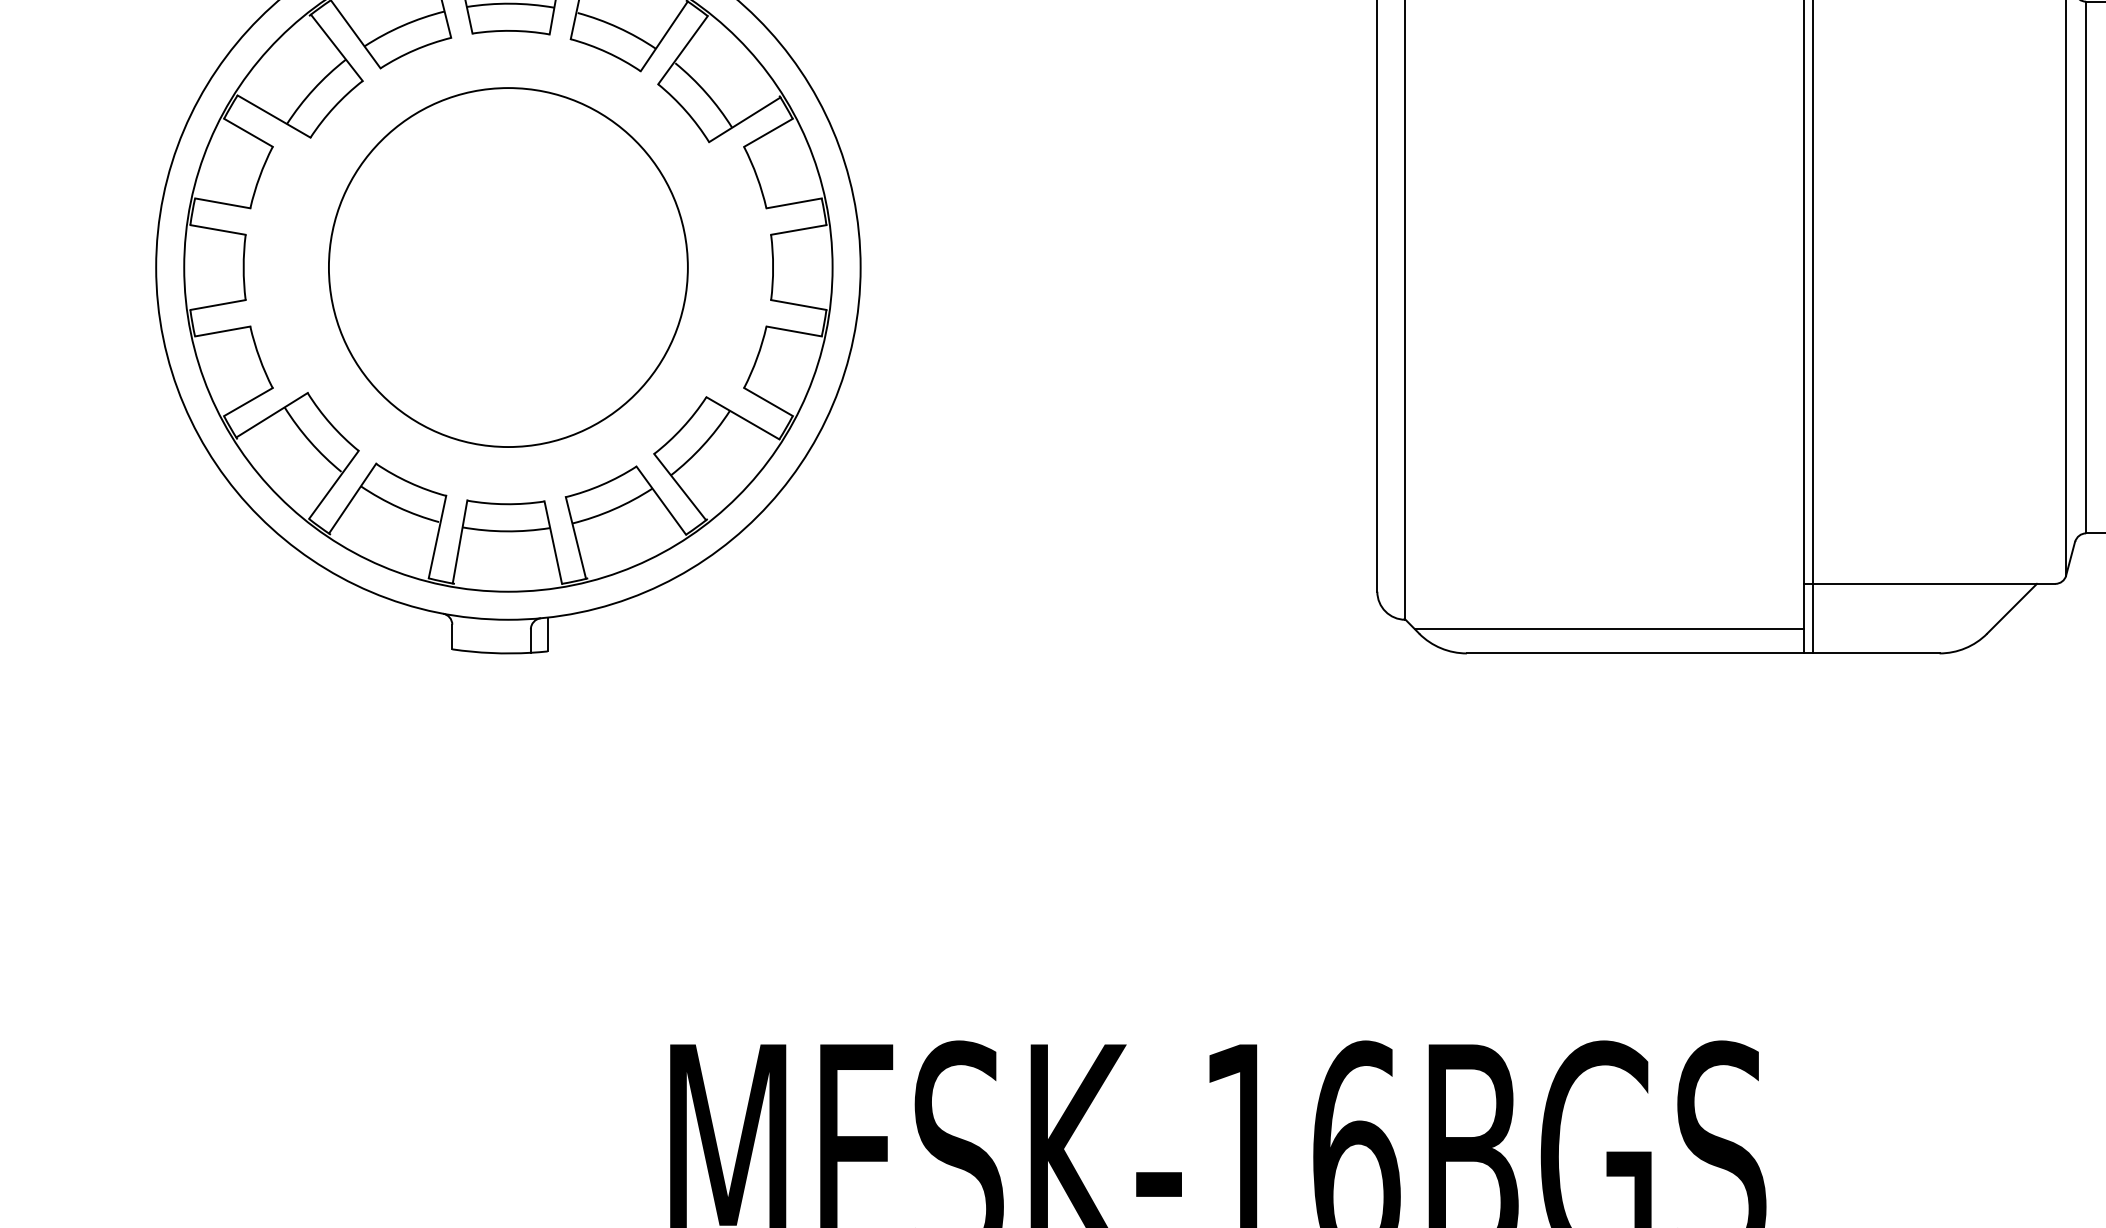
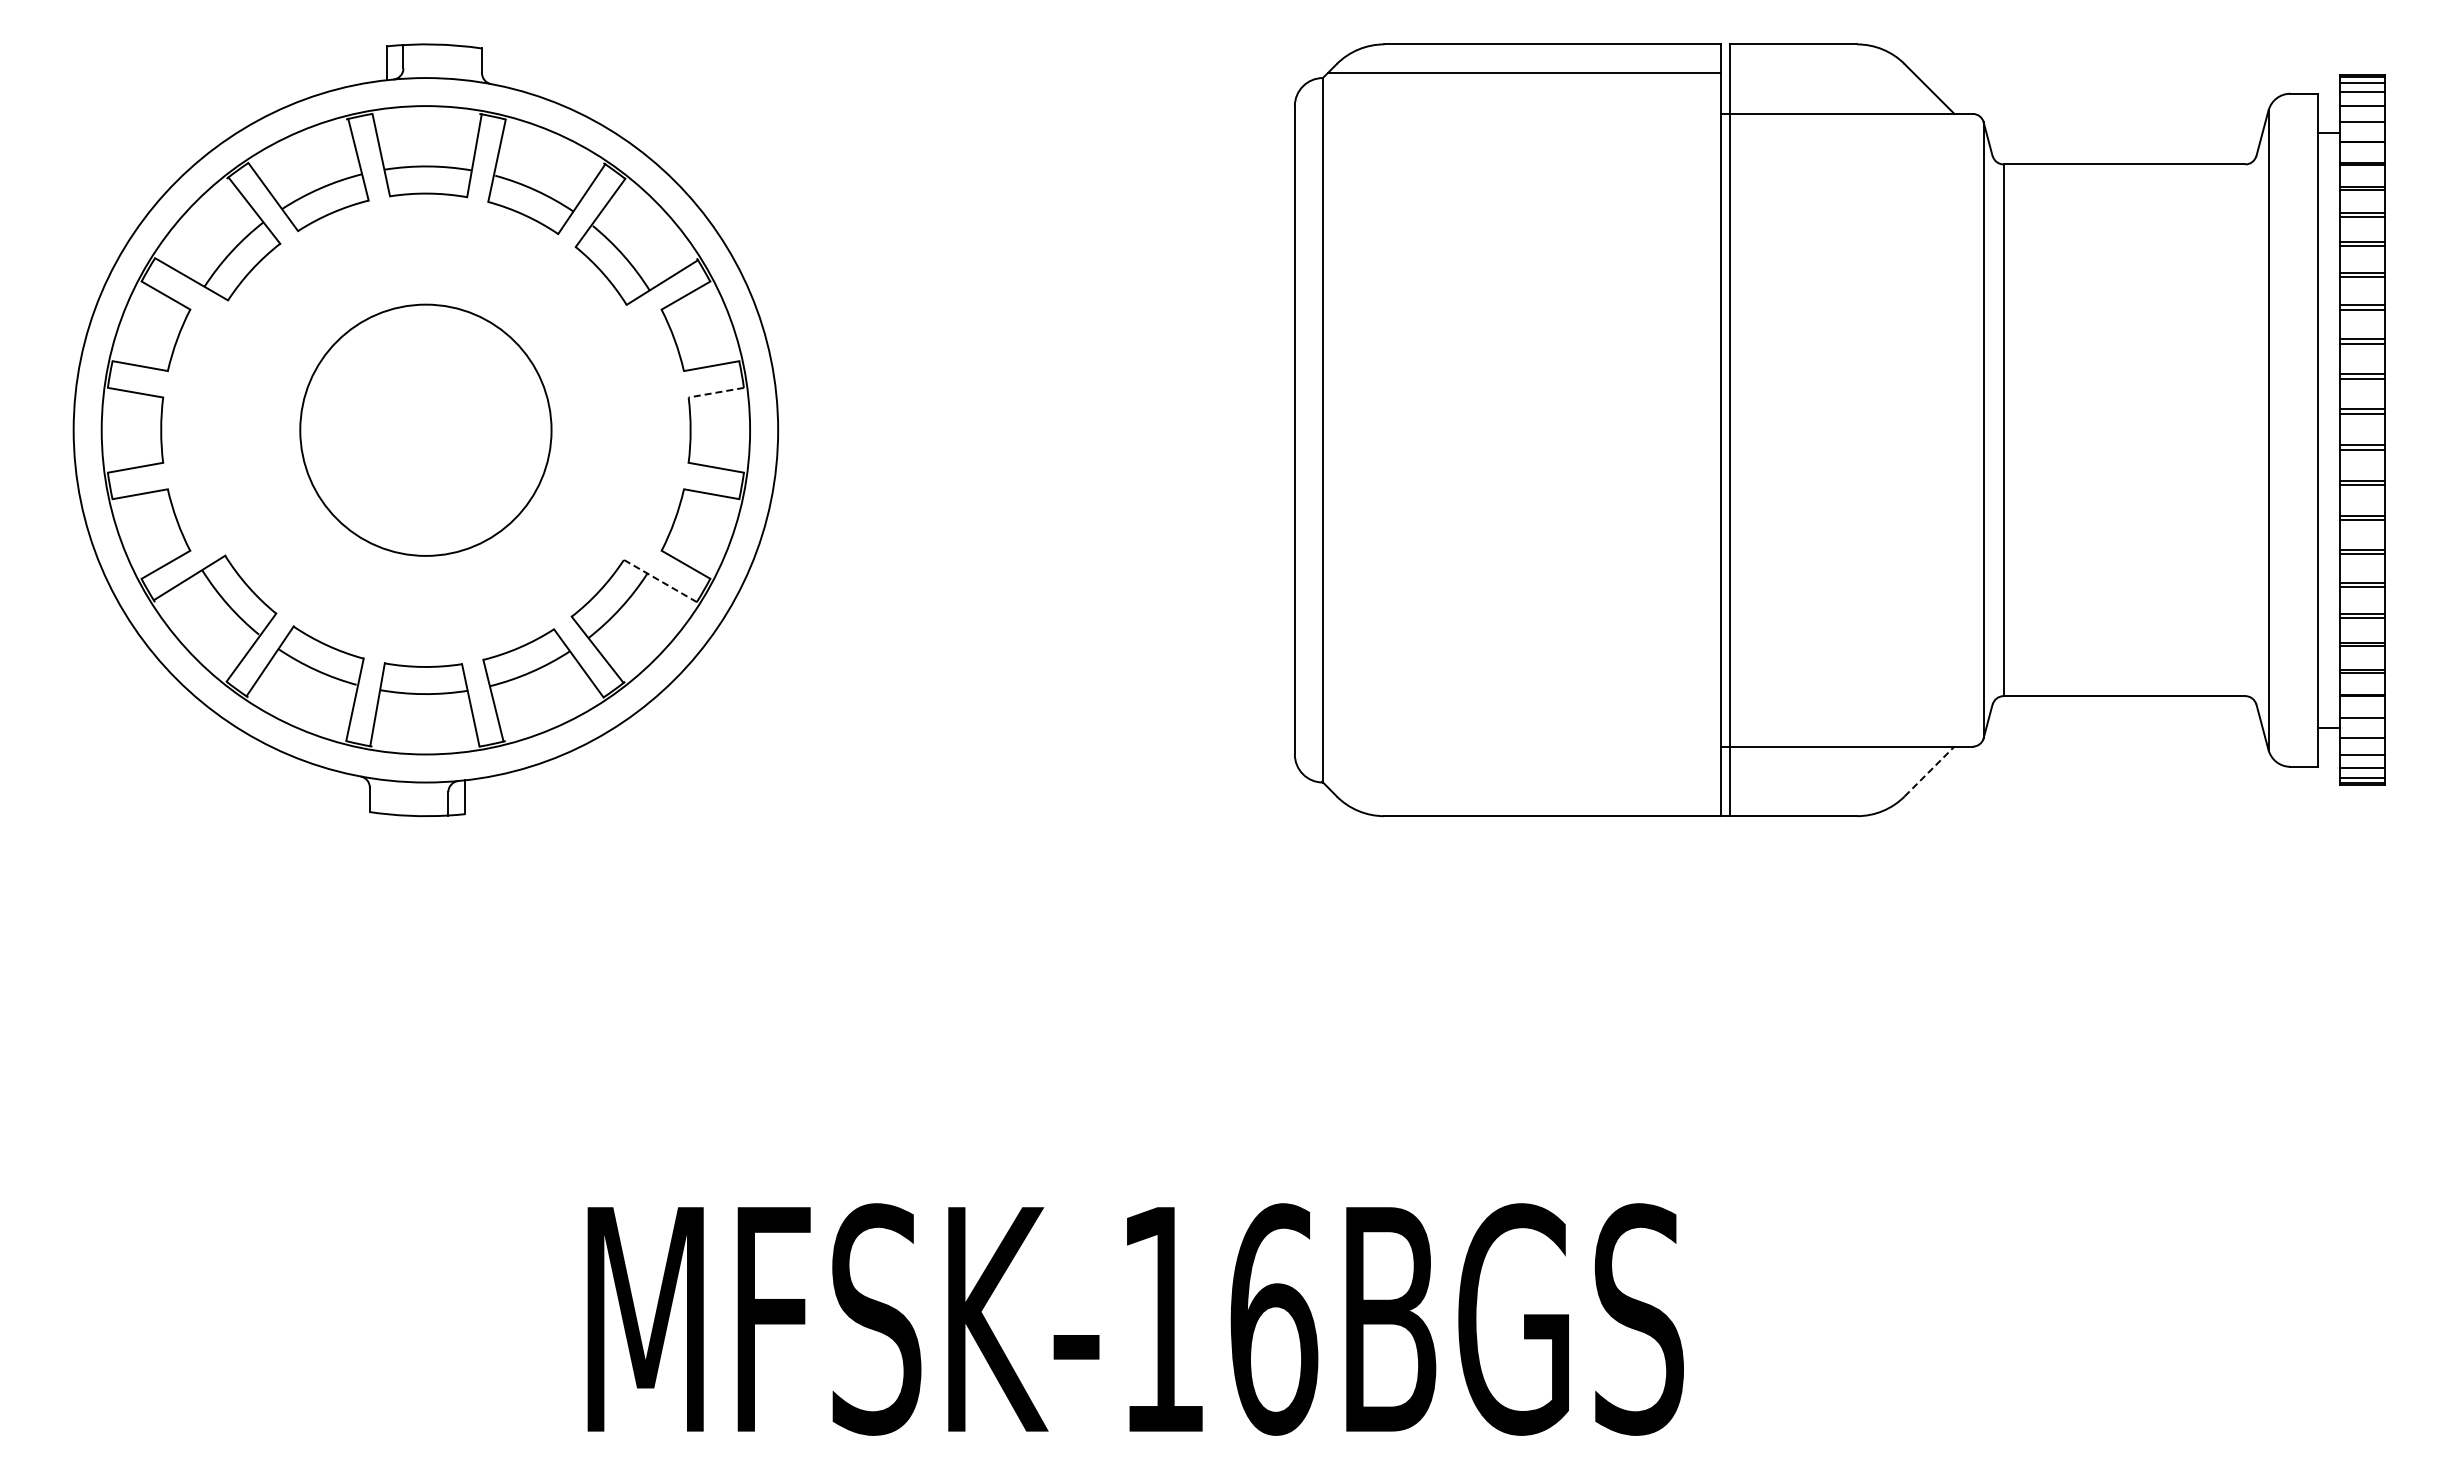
line: (797, 229) -> (715, 392), solid -> dashed
circle: (507, 266) -> (425, 429), size x0.7
line: (742, 417) -> (660, 580), solid -> dashed
line: (2011, 608) -> (1929, 771), solid -> dashed
line: (1608, 629) -> (1526, 792), removed

